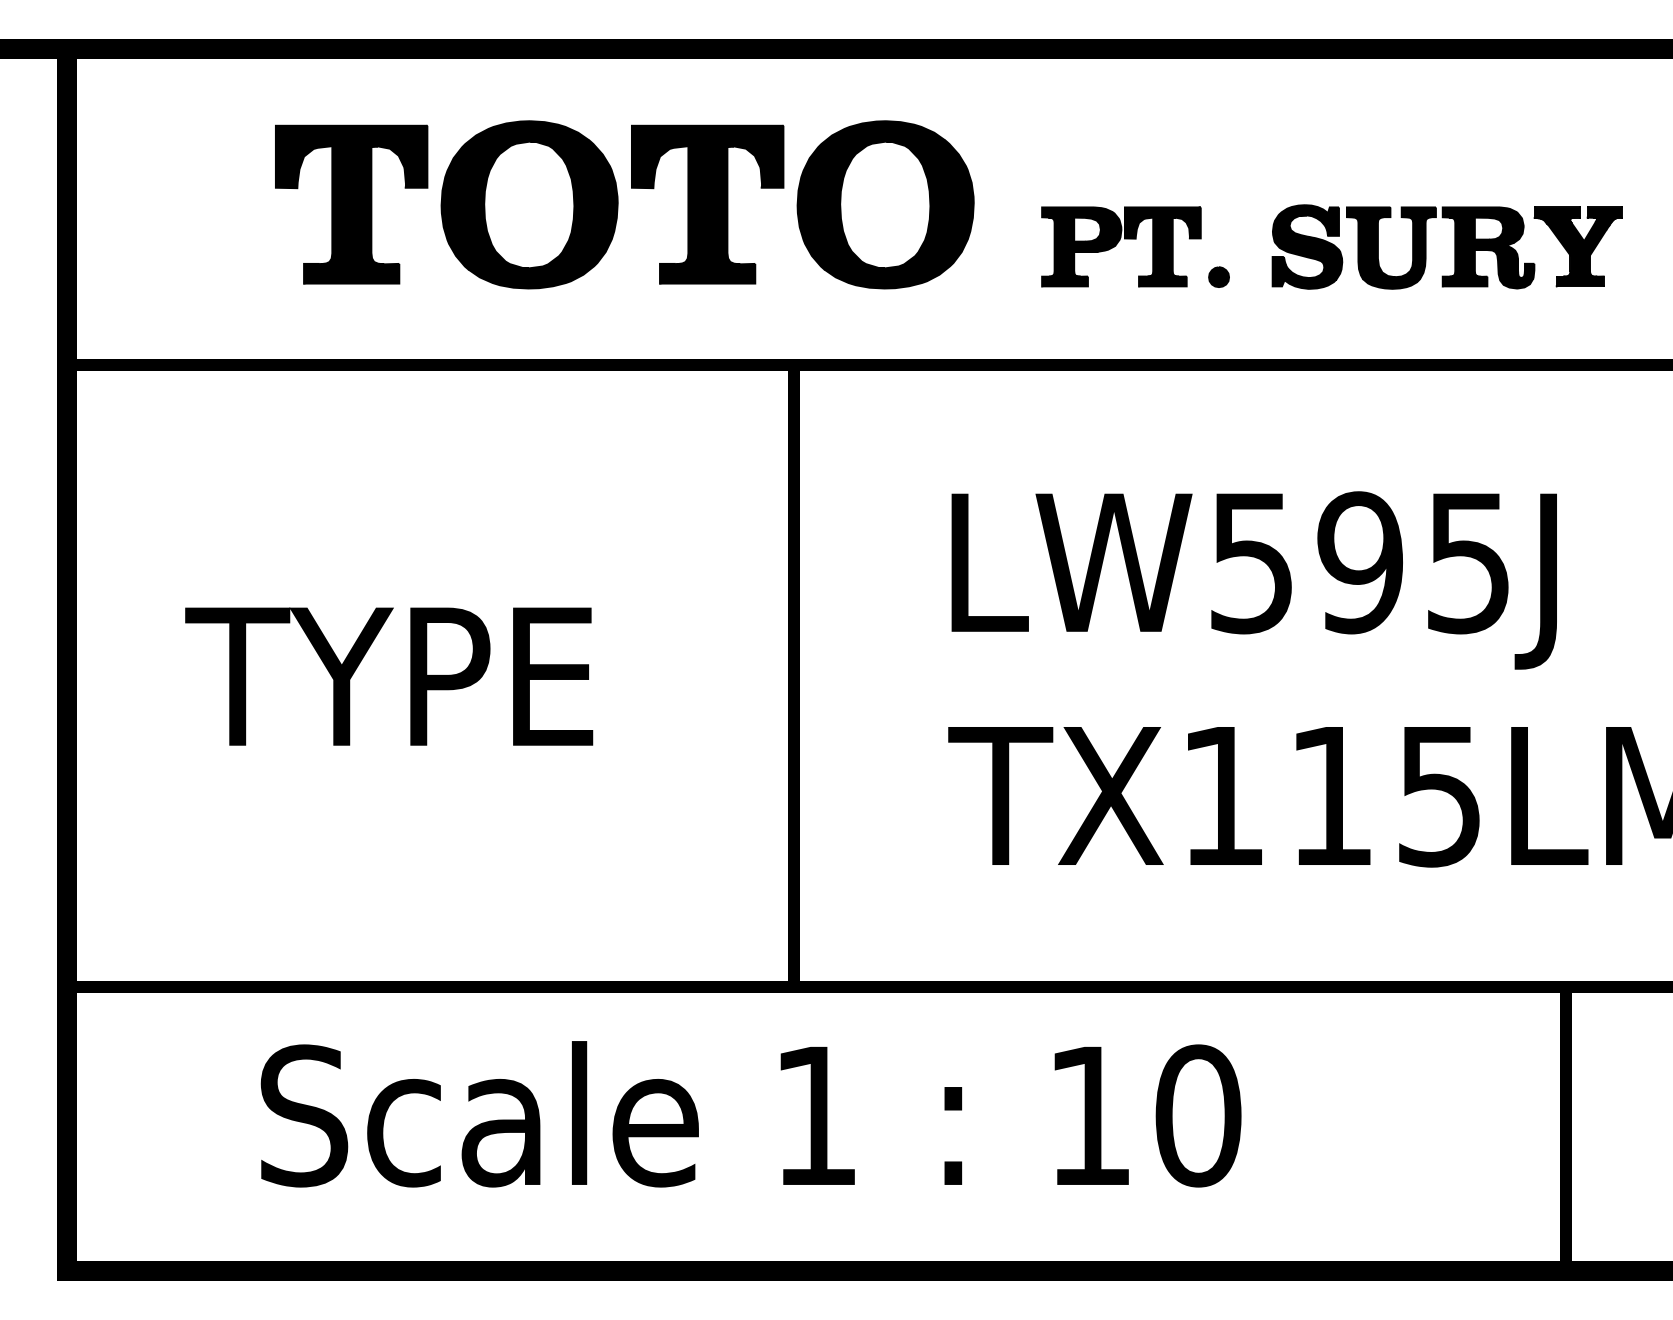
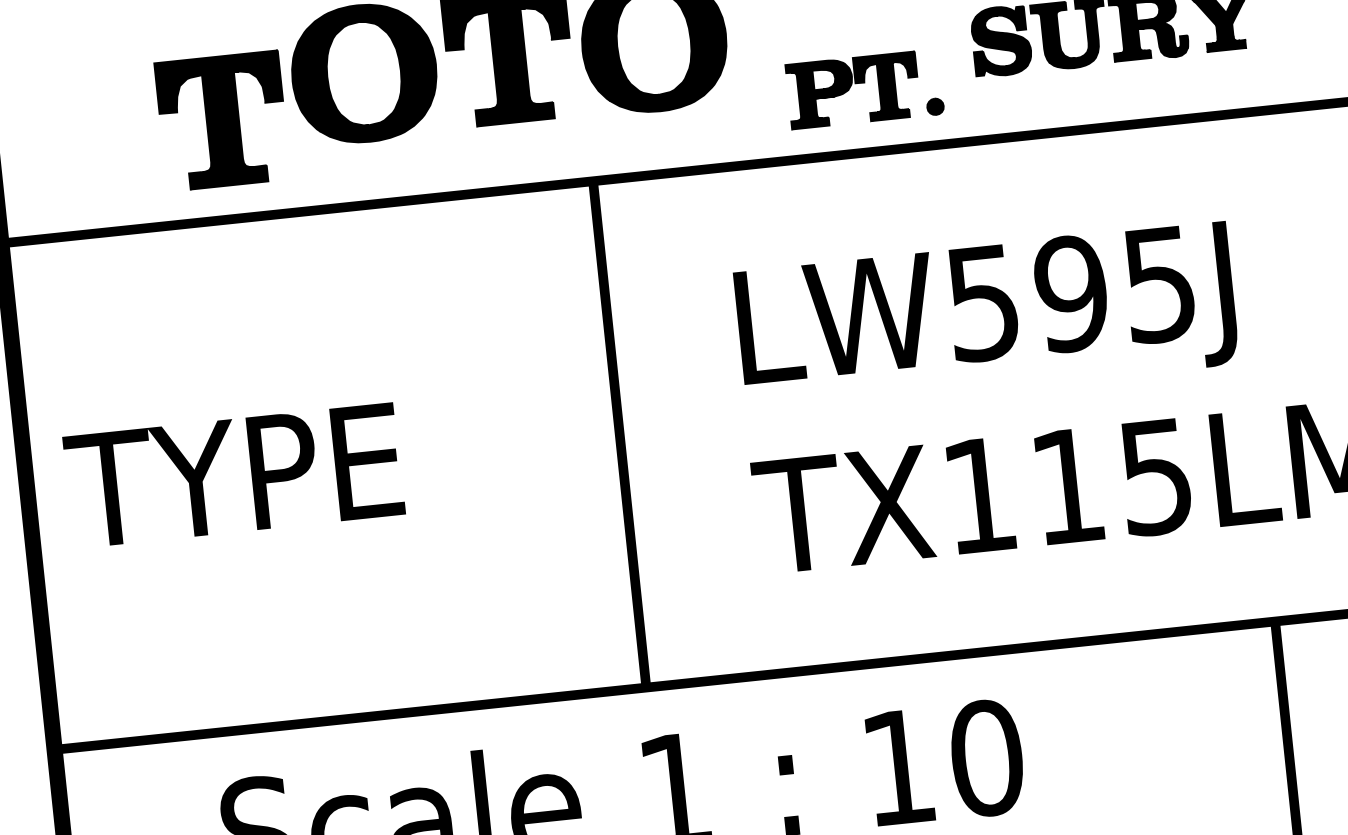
part: (351, 204) -> (222, 121), moved
part: (1135, 239) -> (864, 83), moved
text: (389, 676) -> (234, 475), moved

